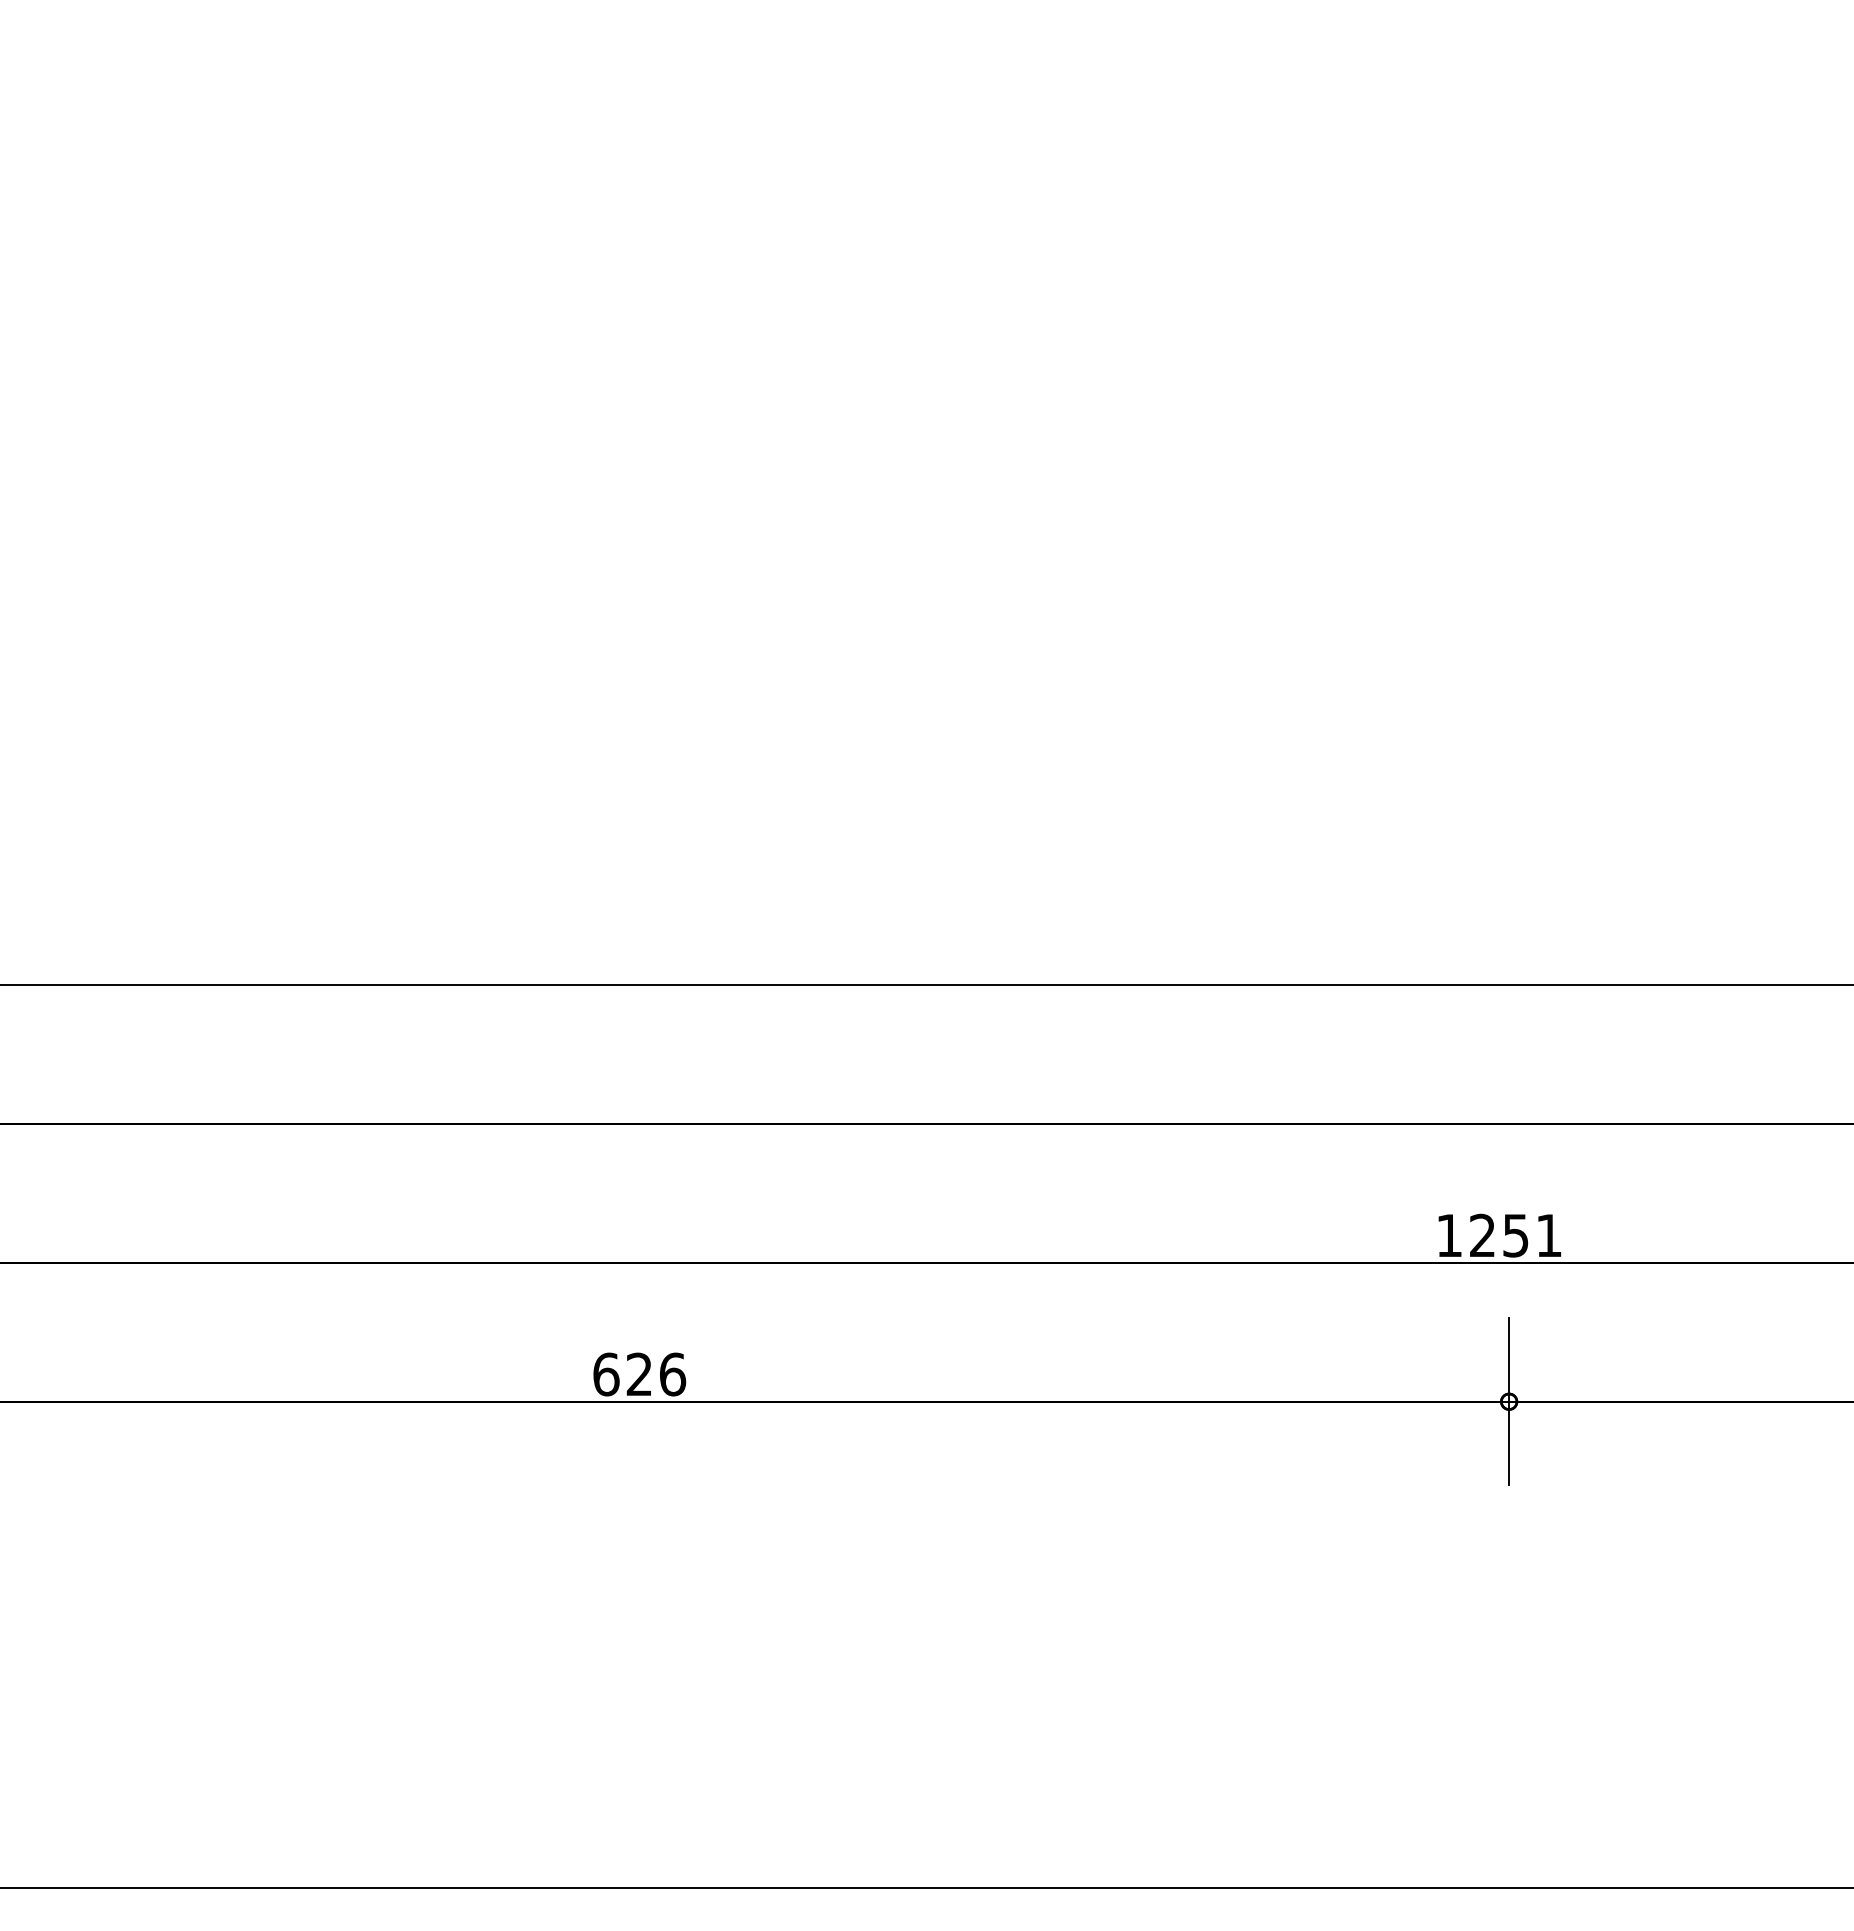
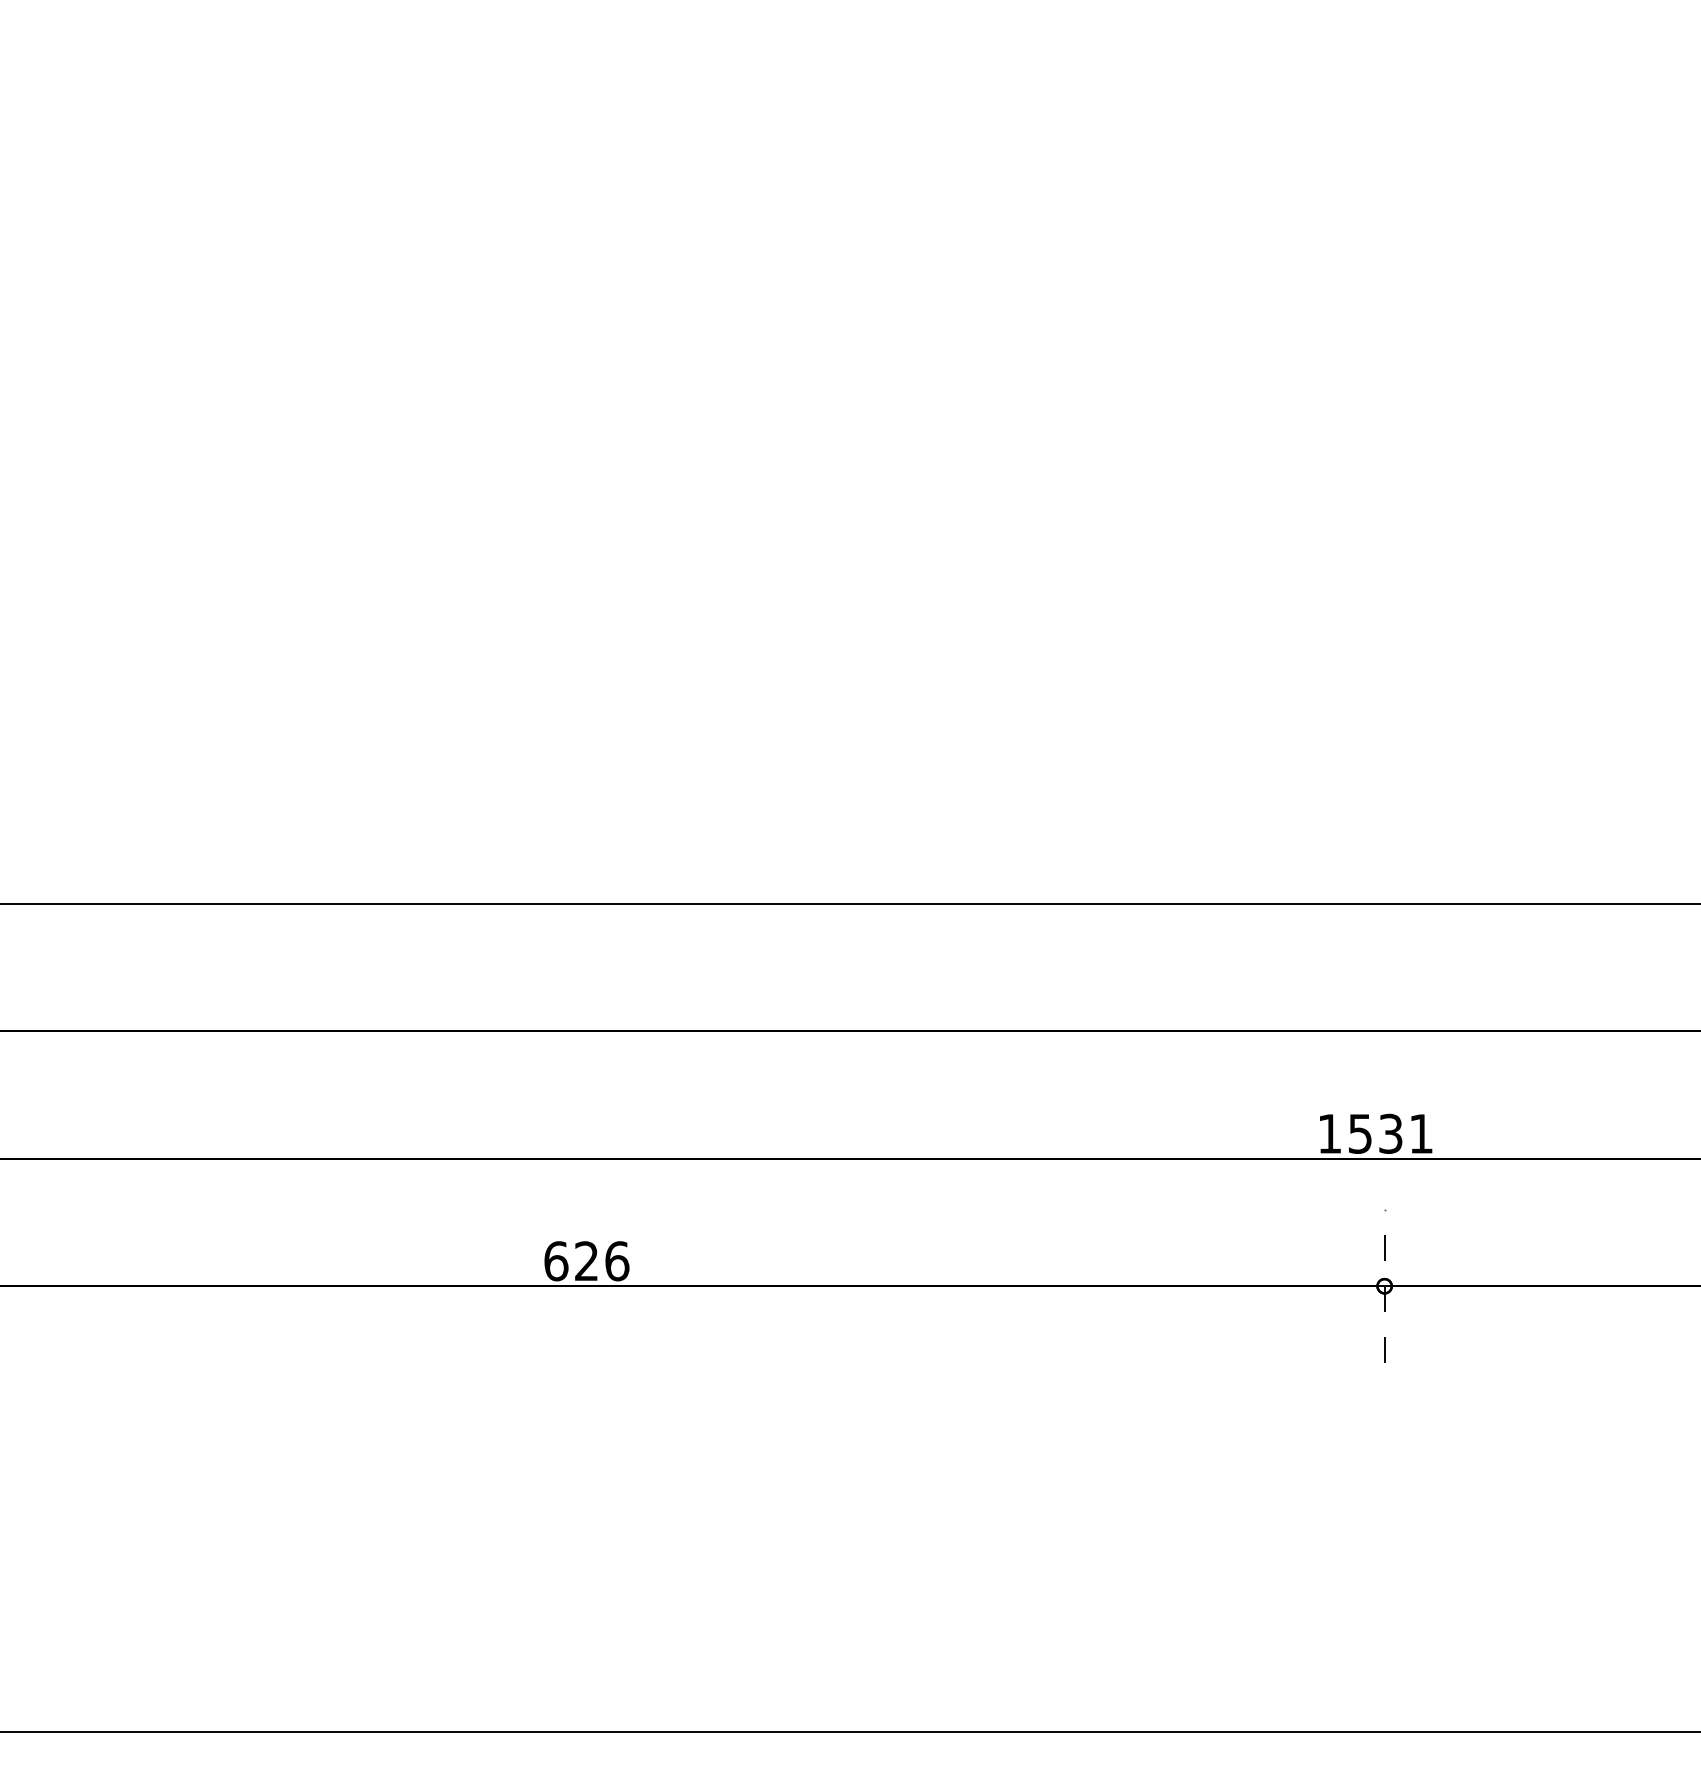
text: (1499, 1235) -> (1375, 1133), 1251 -> 1531
line: (1509, 1401) -> (1384, 1286), solid -> dashed

